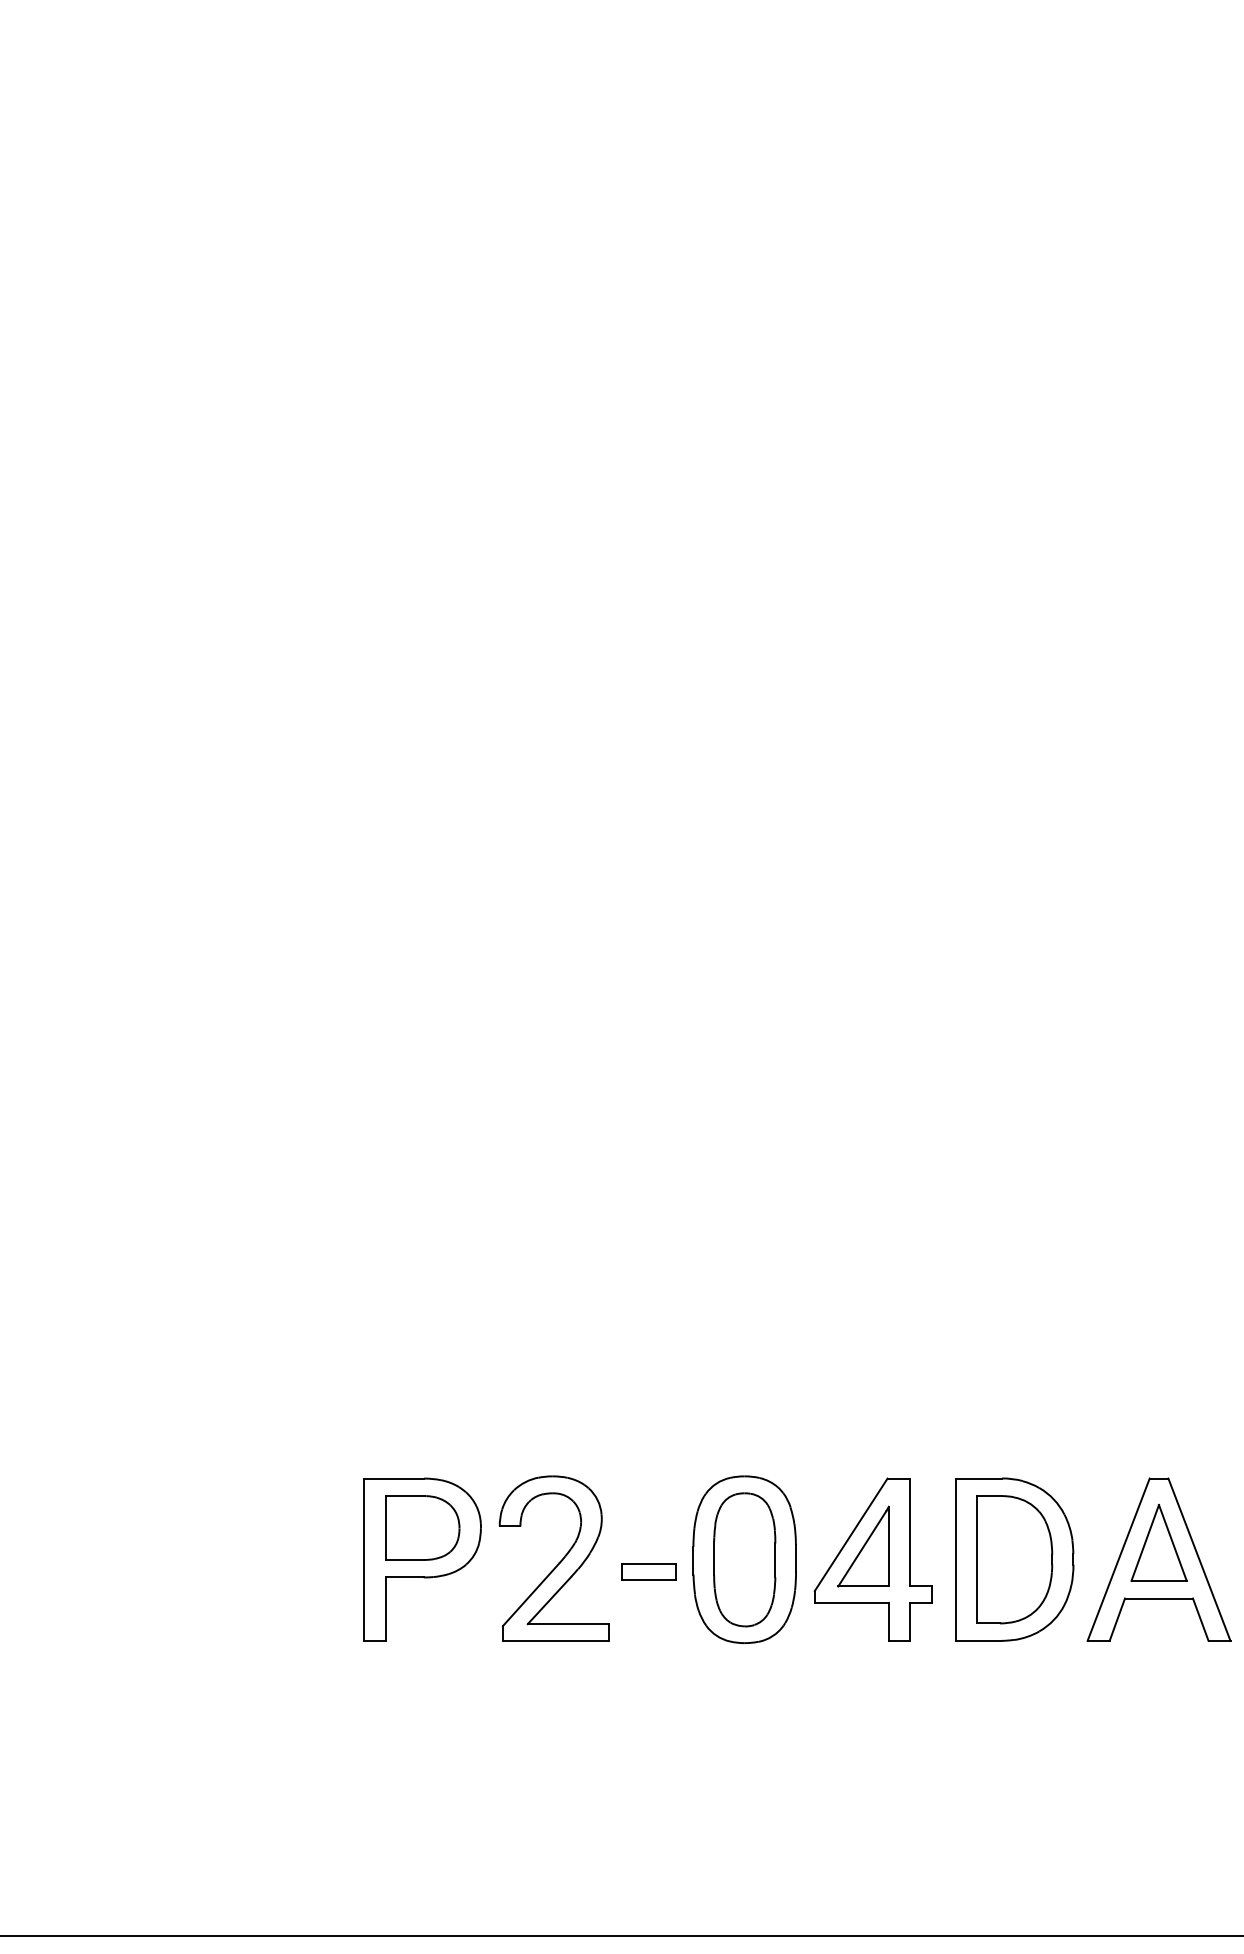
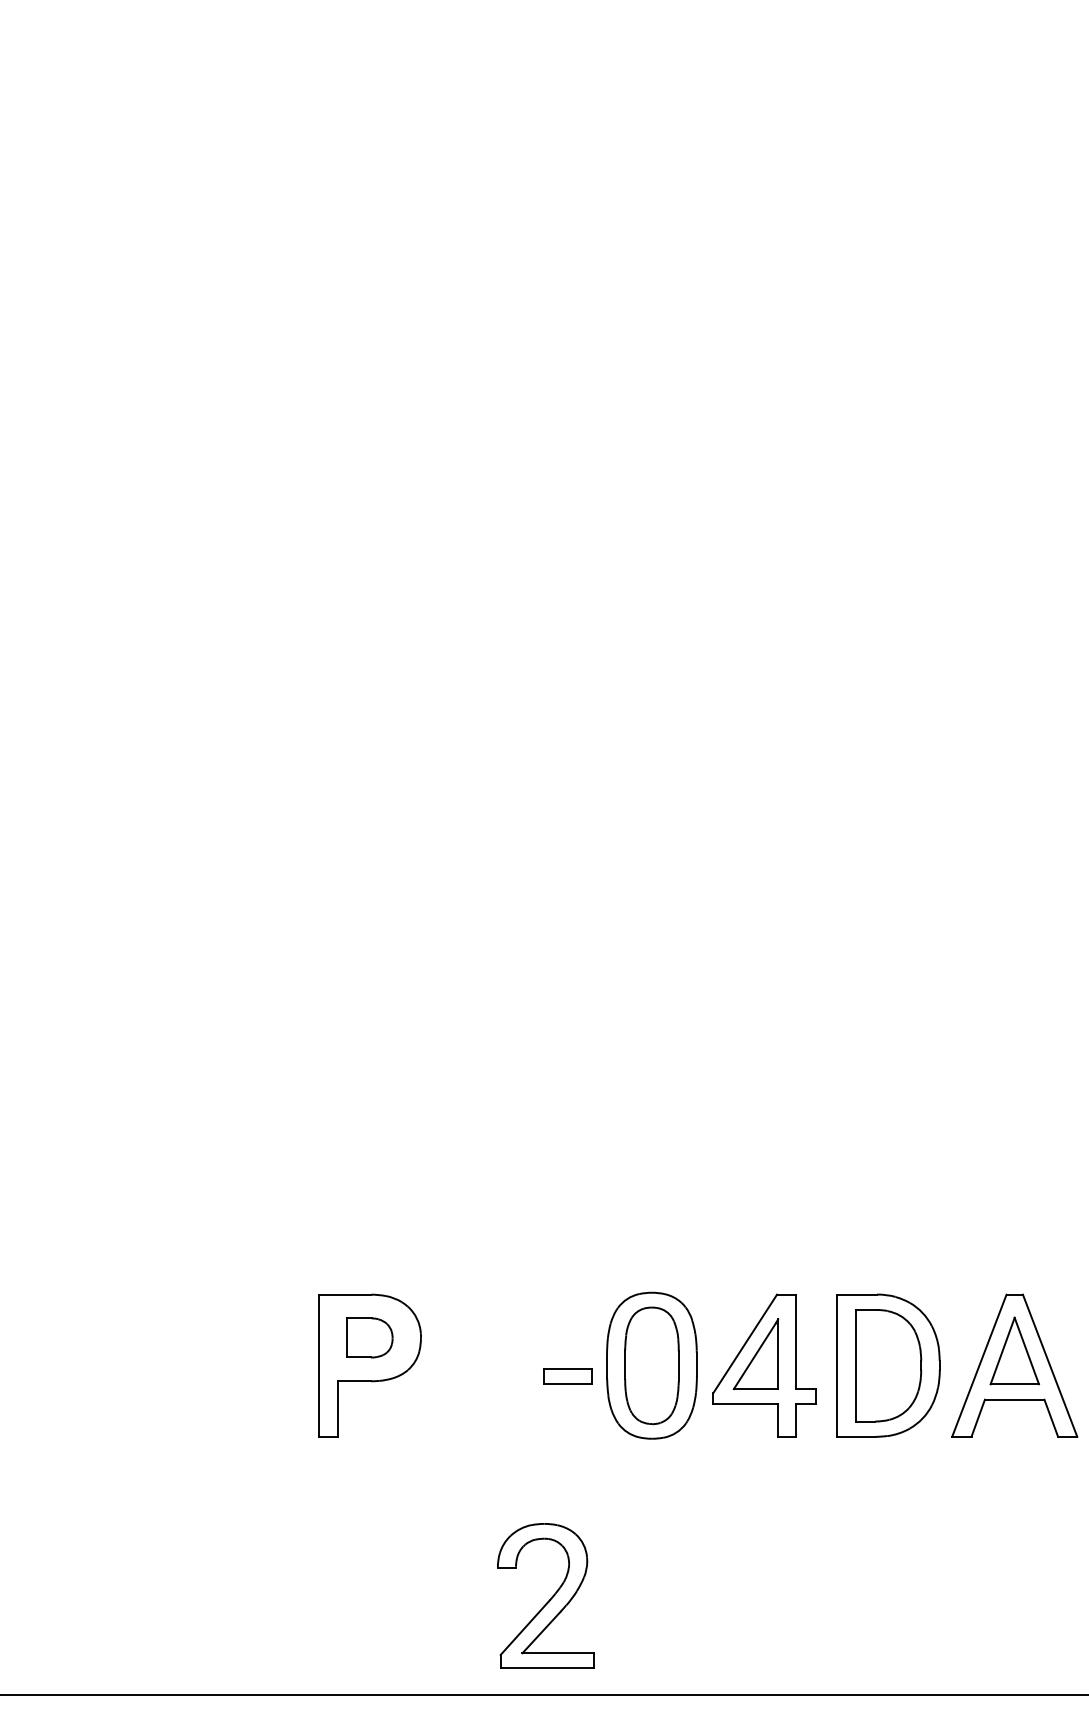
part: (422, 1527) -> (369, 1337), size x0.7
part: (558, 1562) -> (549, 1599), moved

